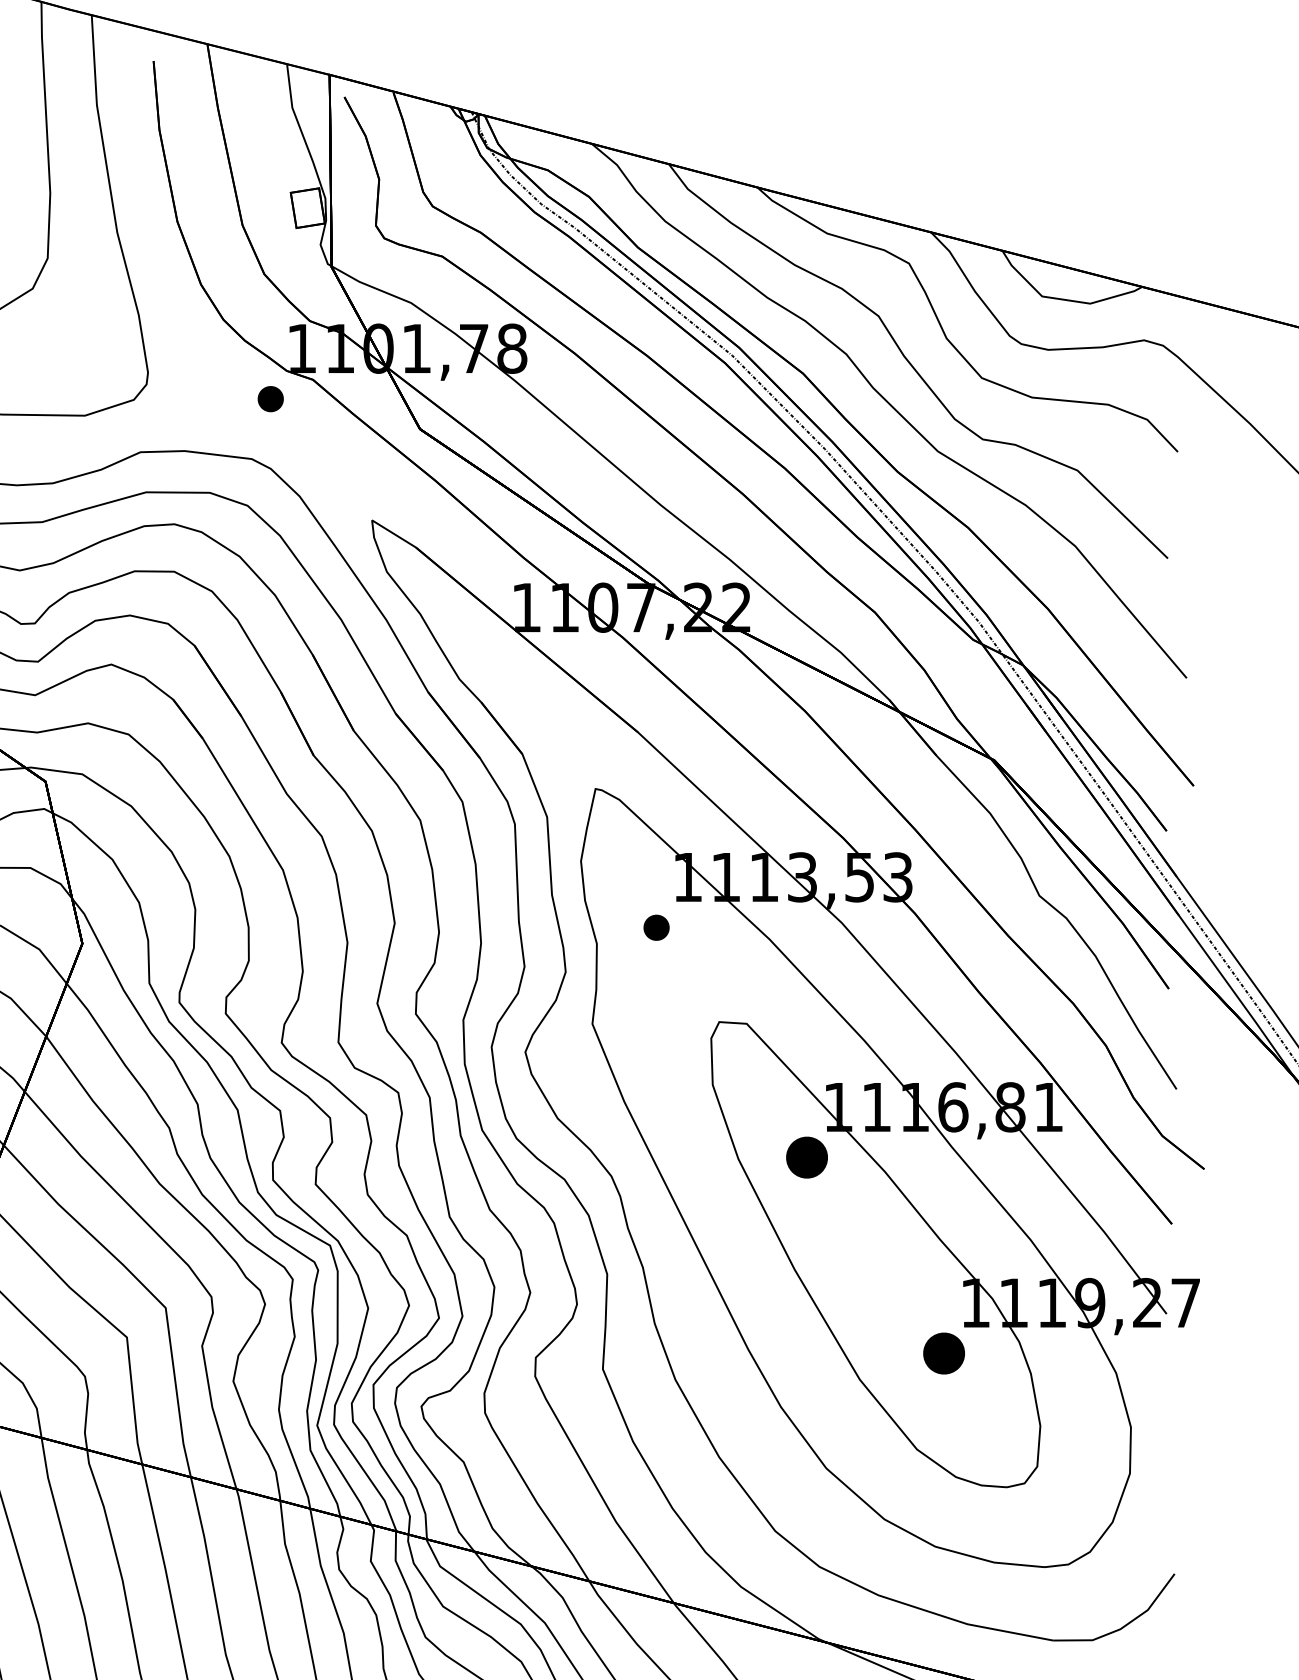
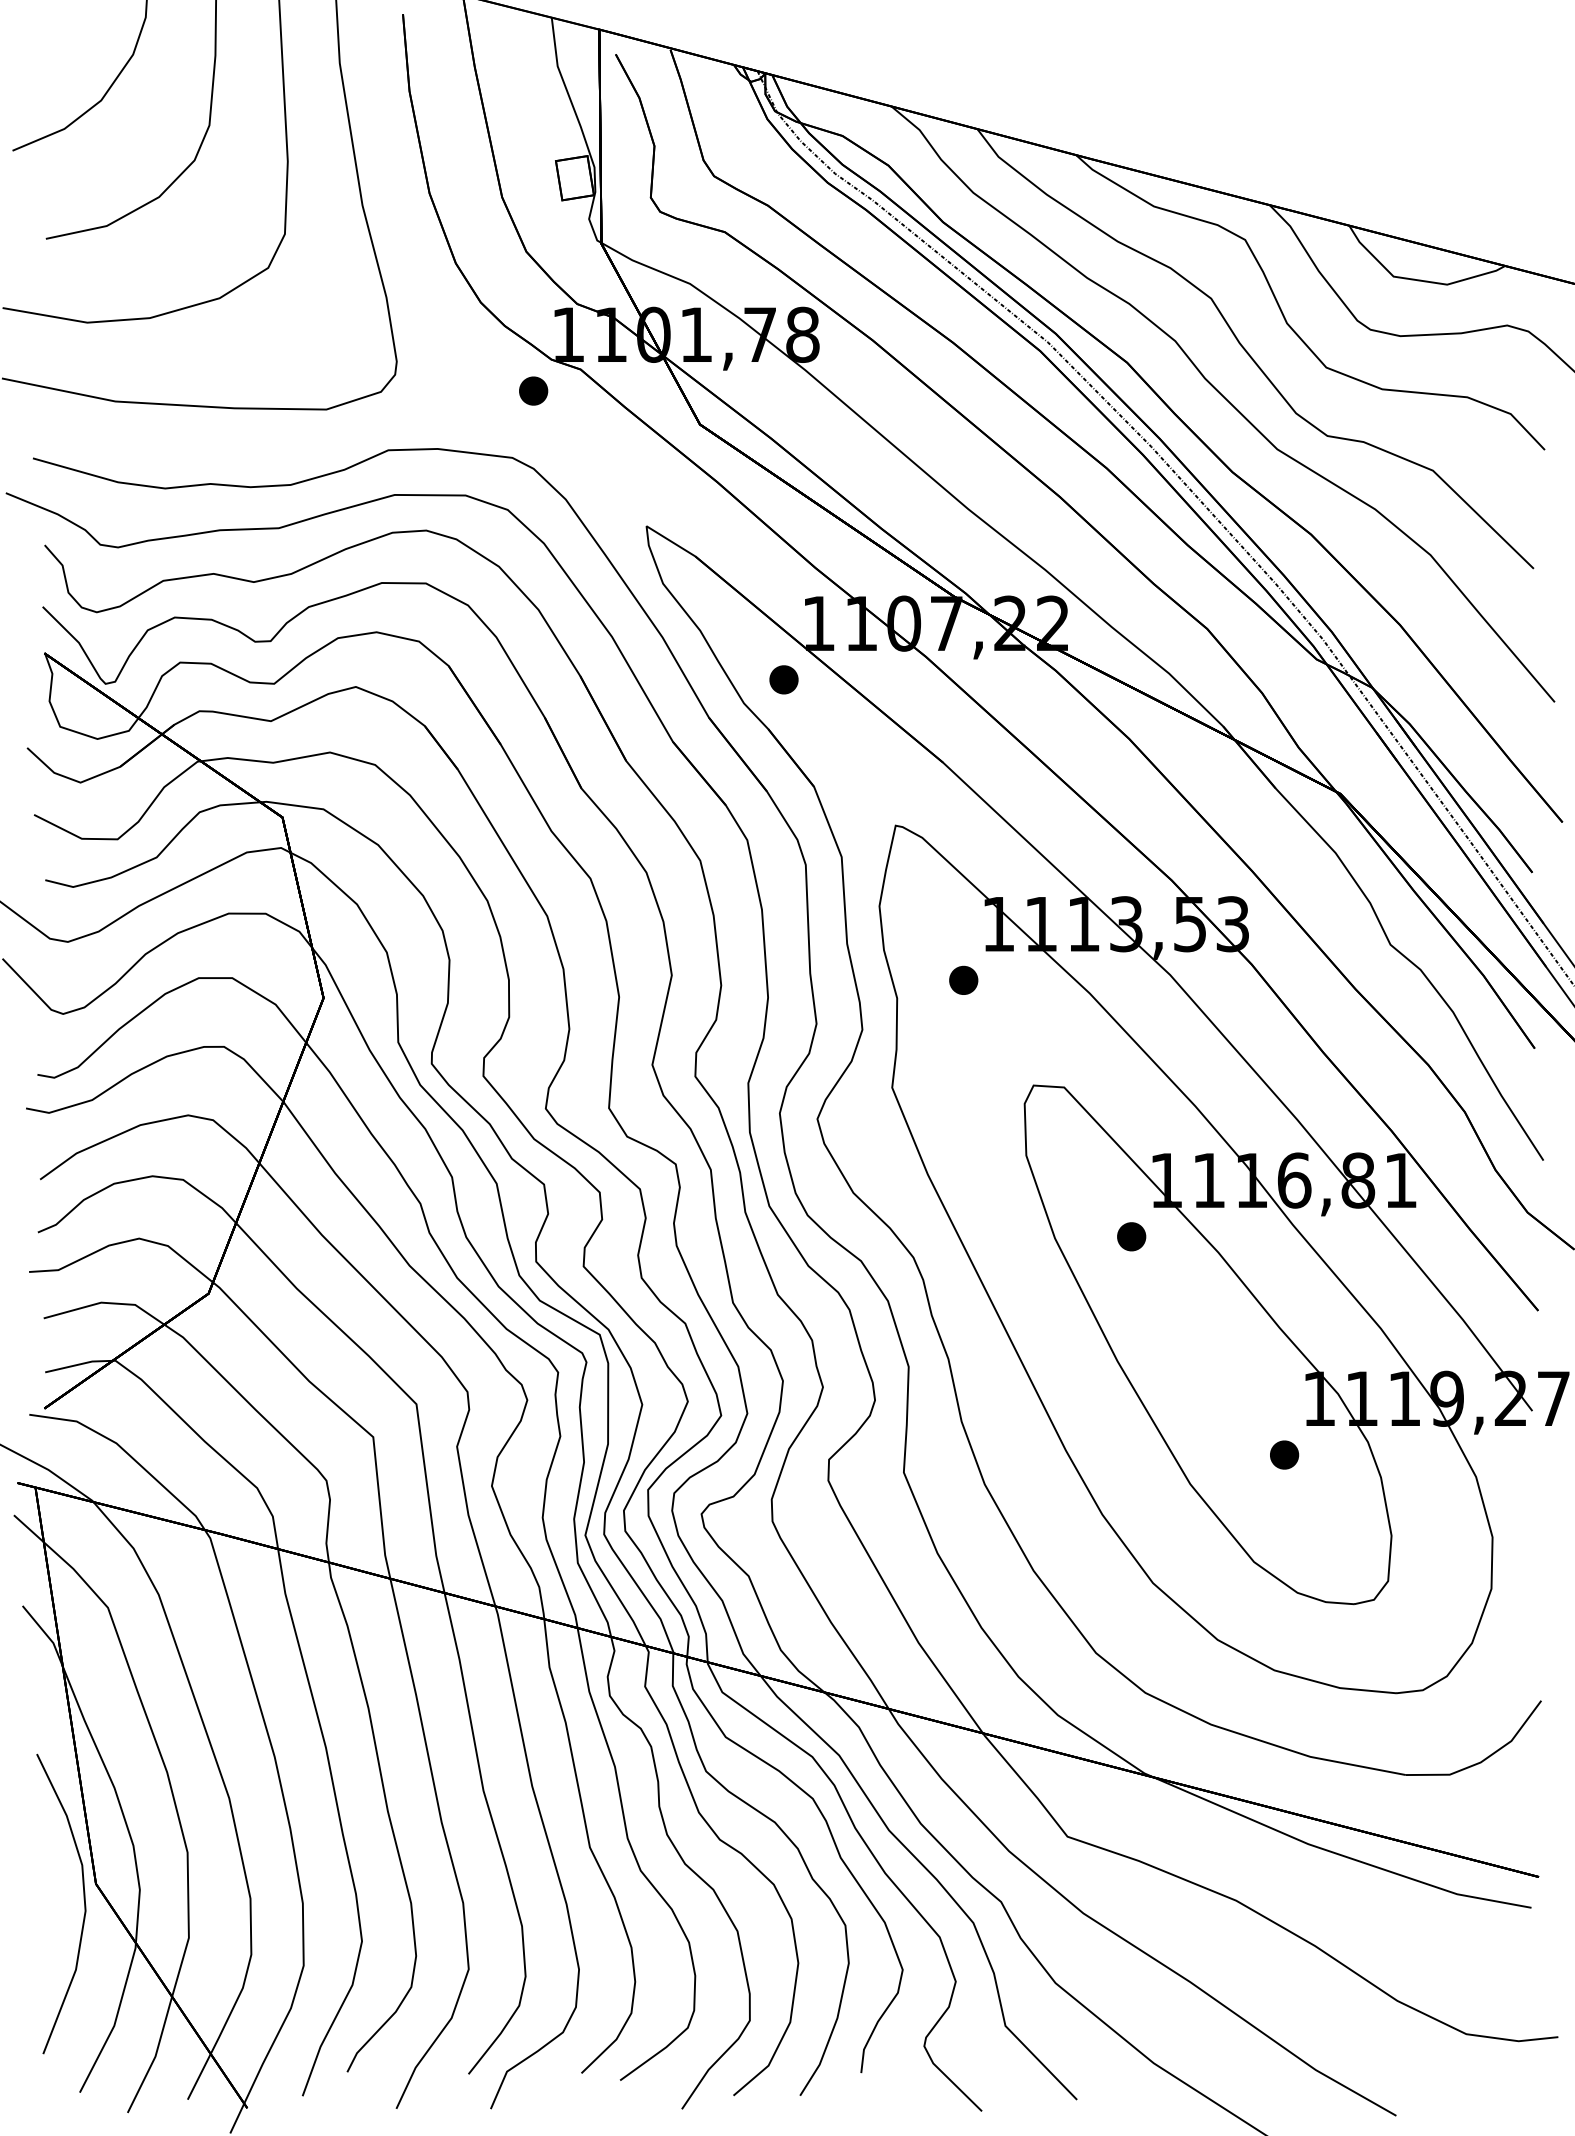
part: (494, 657) -> (783, 679), added
part: (807, 1157) -> (1131, 1236), size x0.62
part: (944, 1353) -> (1284, 1454), size x0.62

